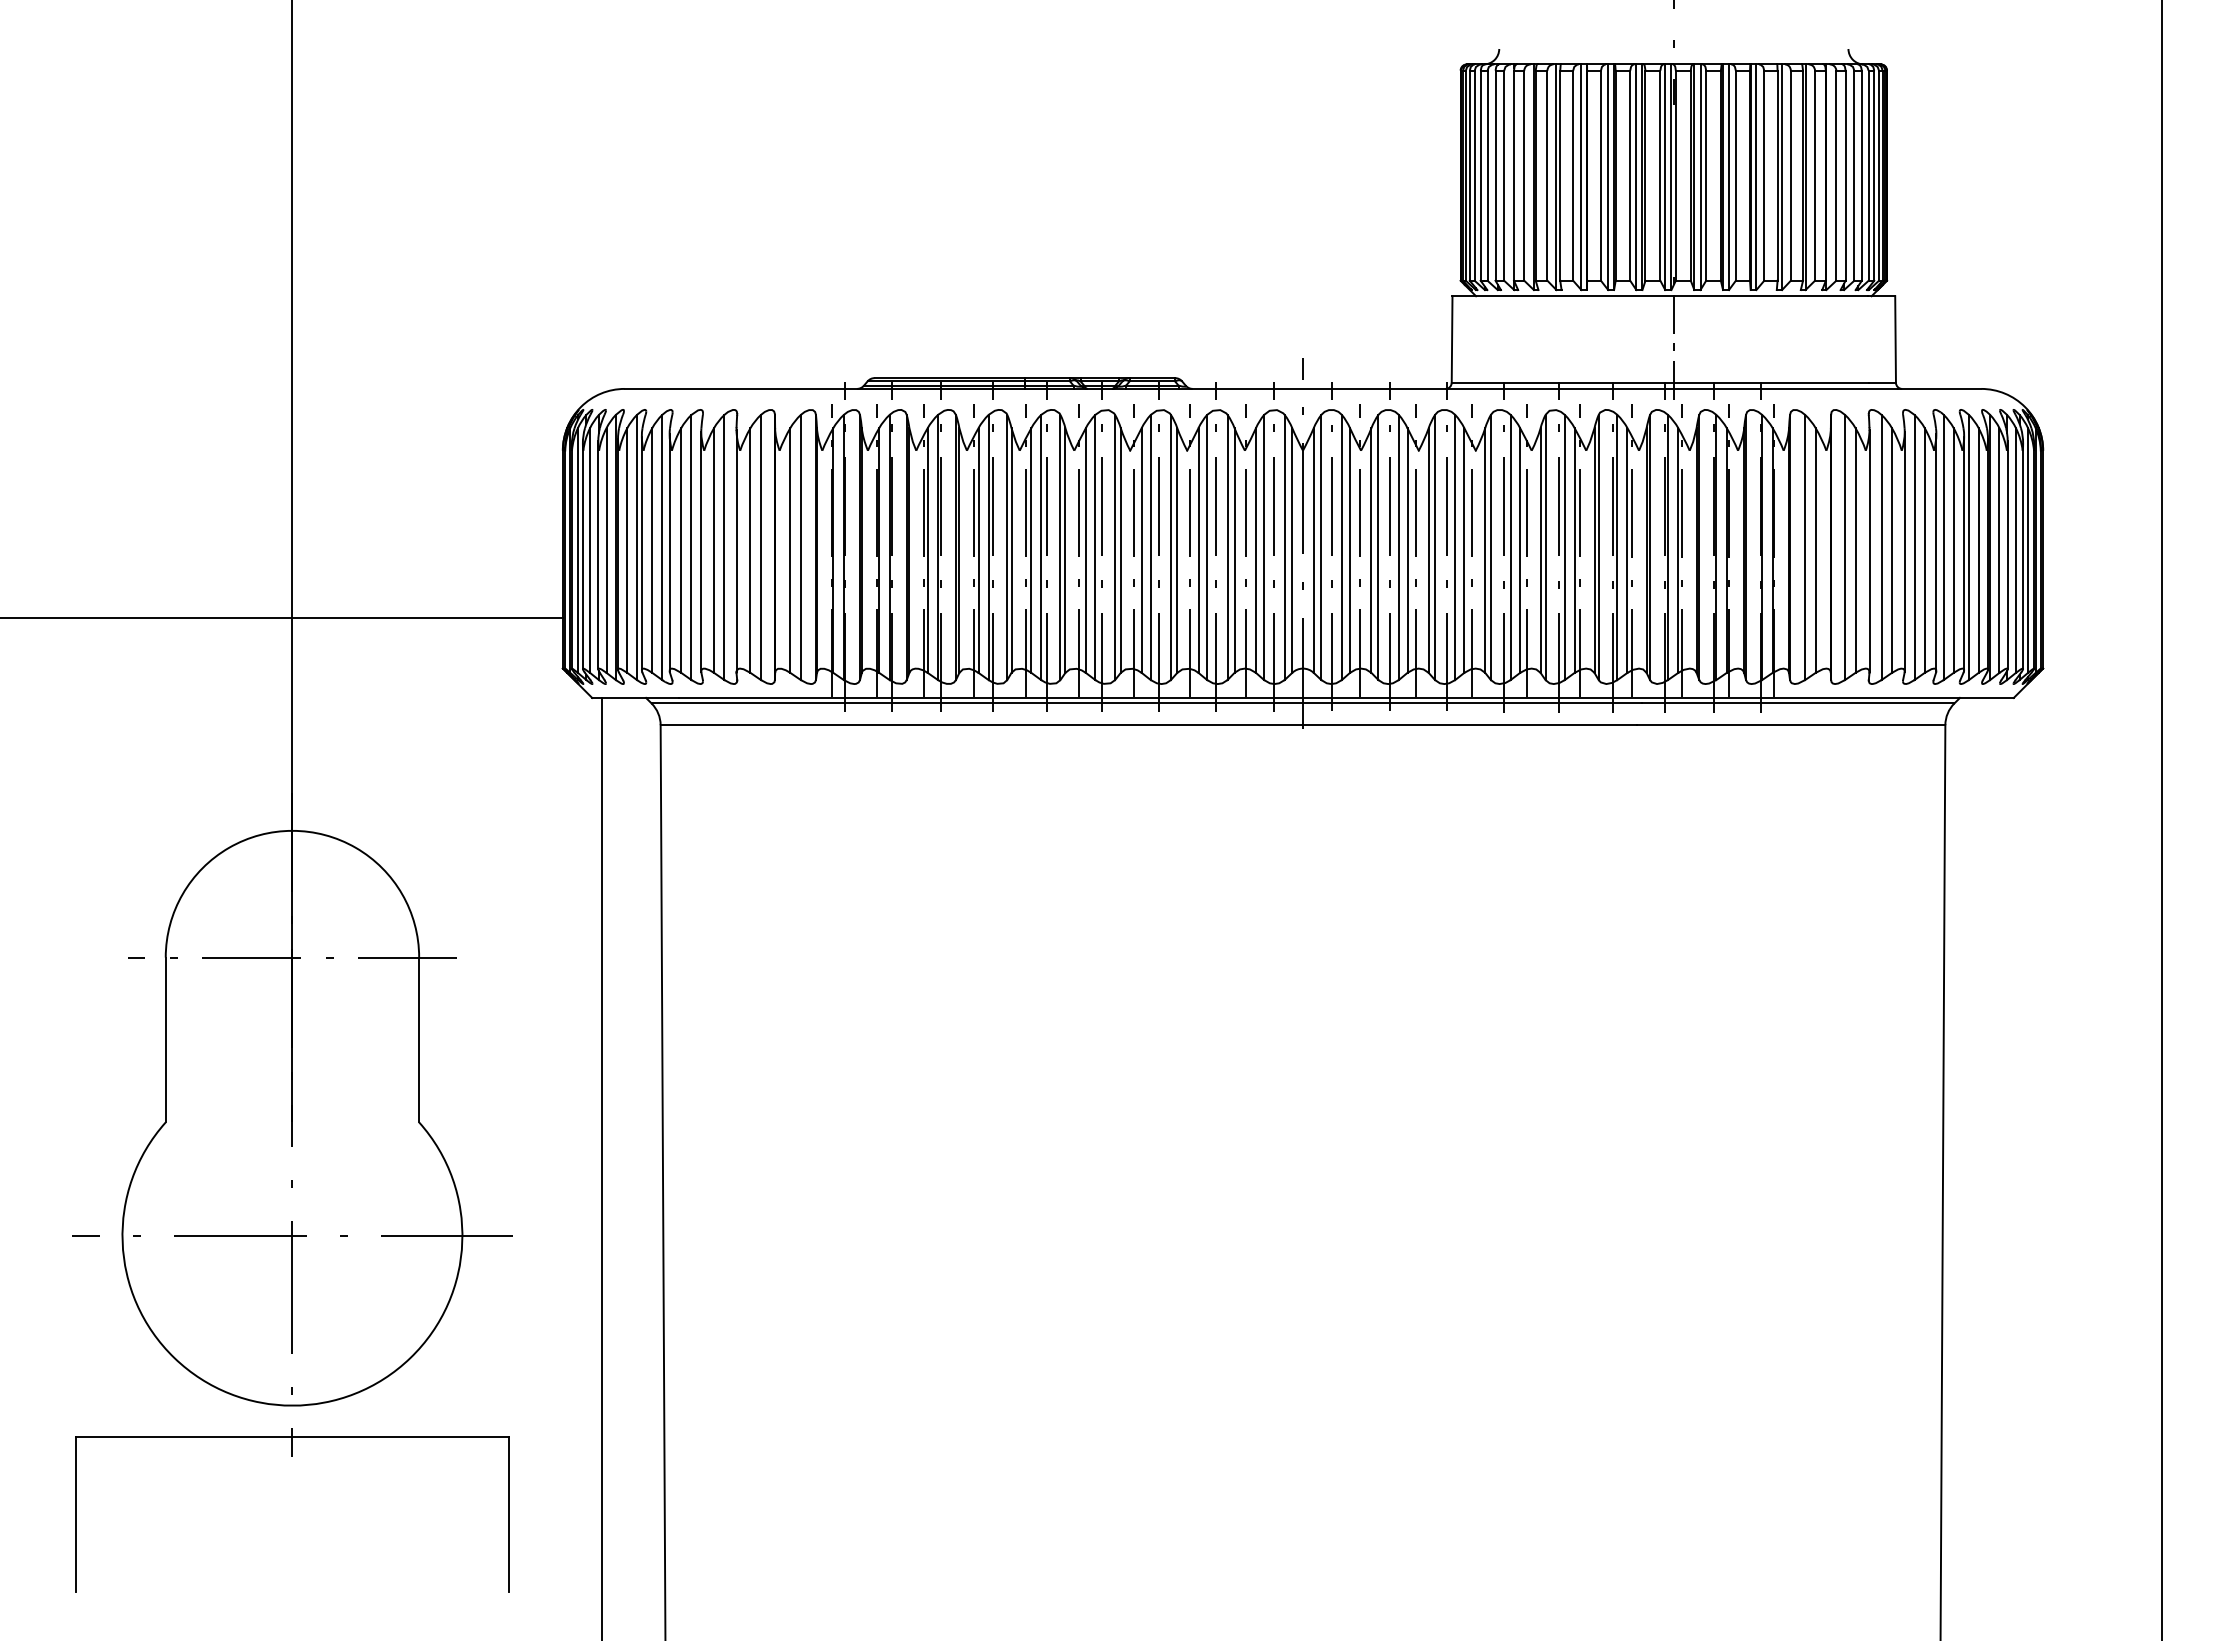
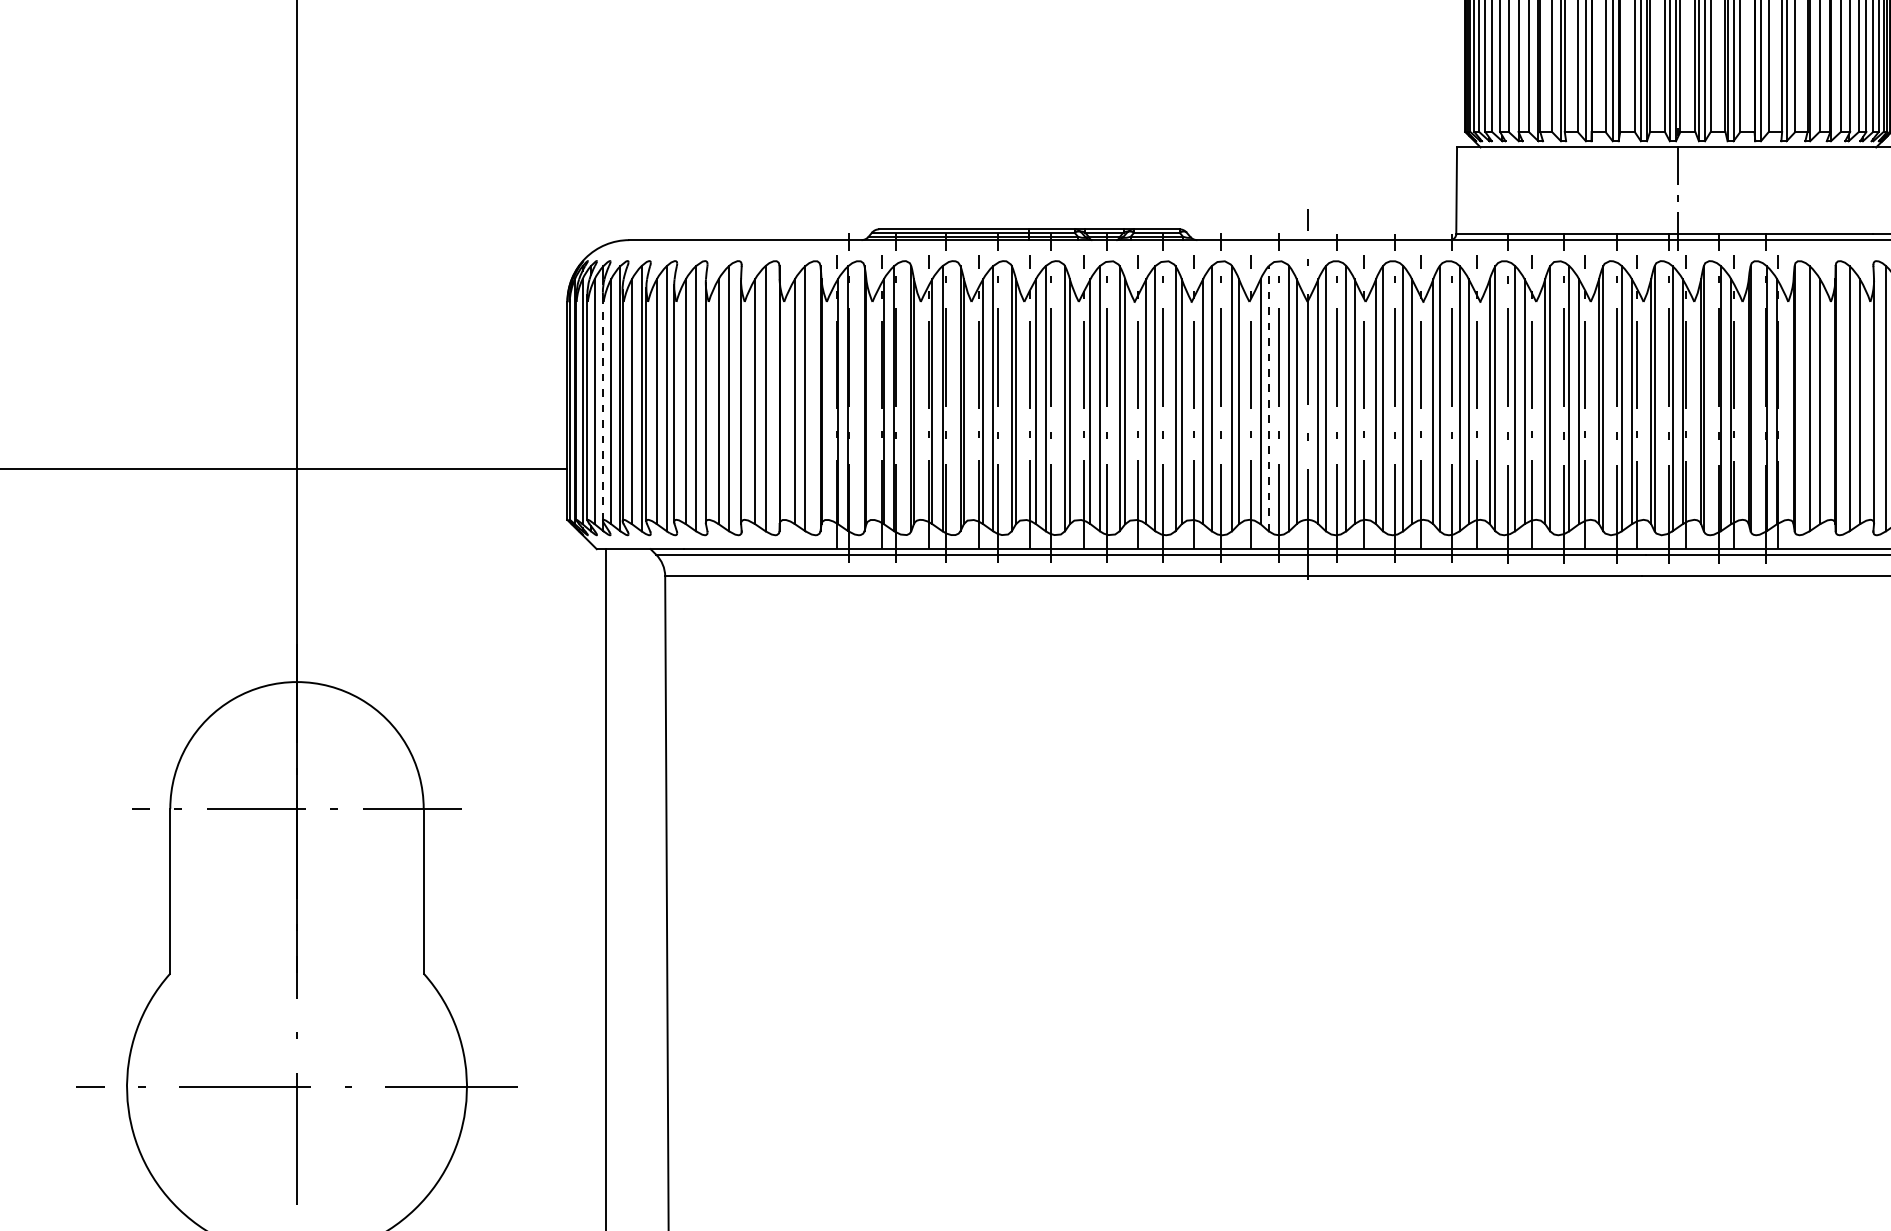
line: (1264, 547) -> (1269, 398), solid -> dashed
line: (598, 554) -> (603, 405), solid -> dashed

